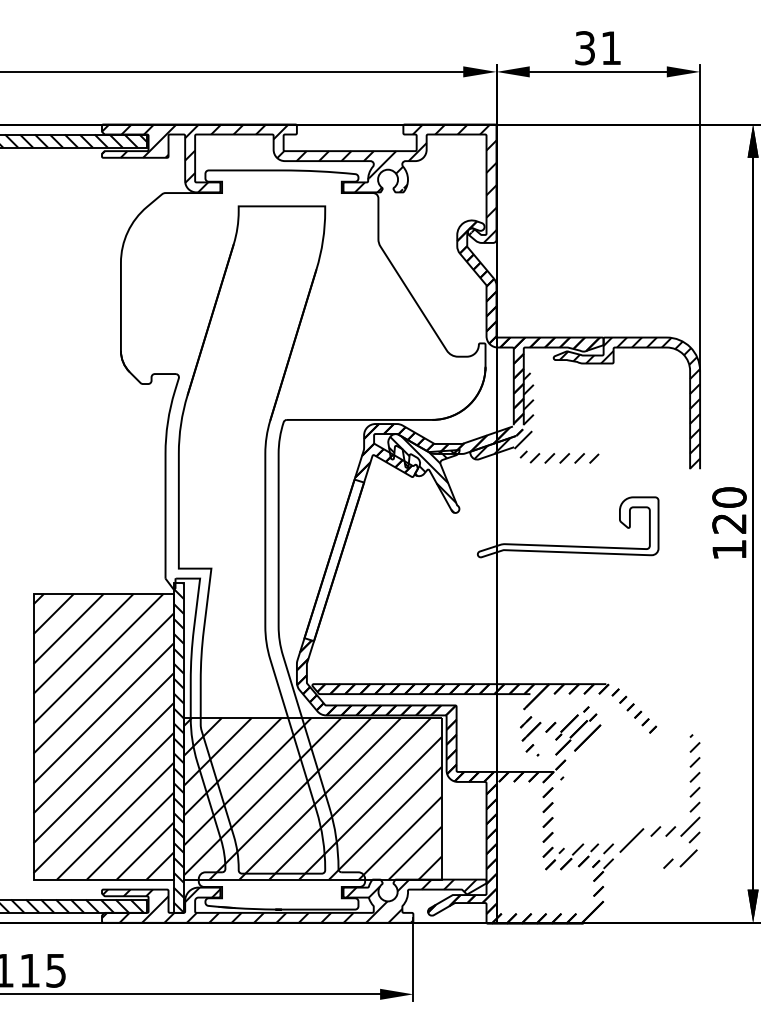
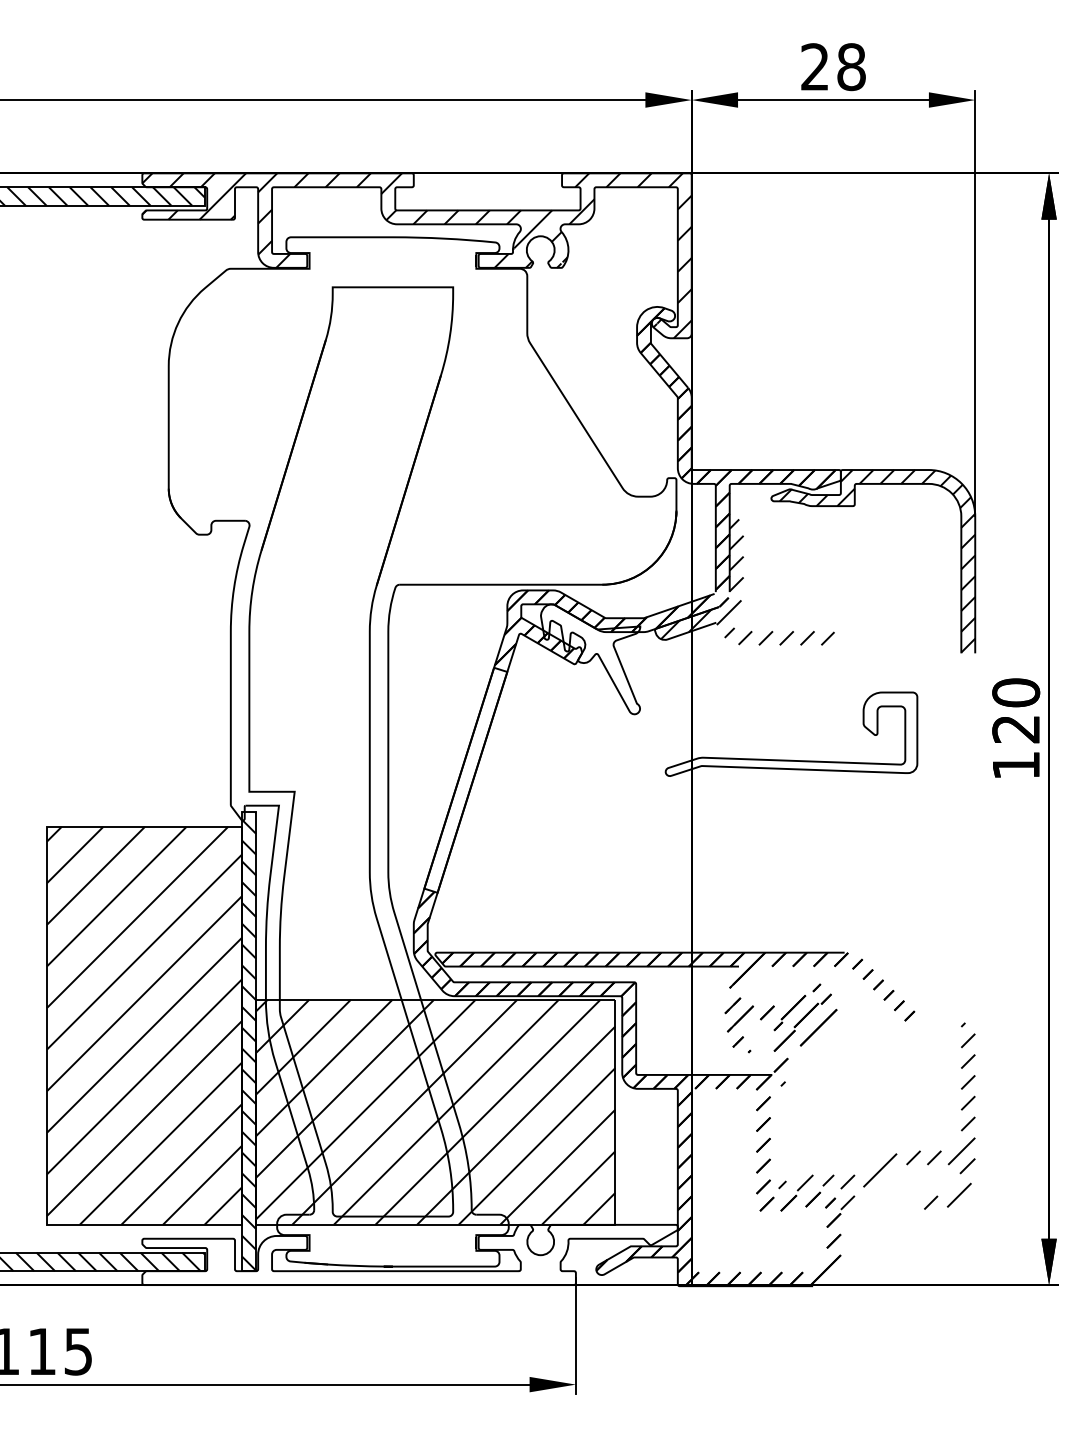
text: (598, 48) -> (833, 67), 31 -> 28
hatch: (422, 474) -> (588, 660), removed
hatch: (288, 900) -> (402, 1254), removed

